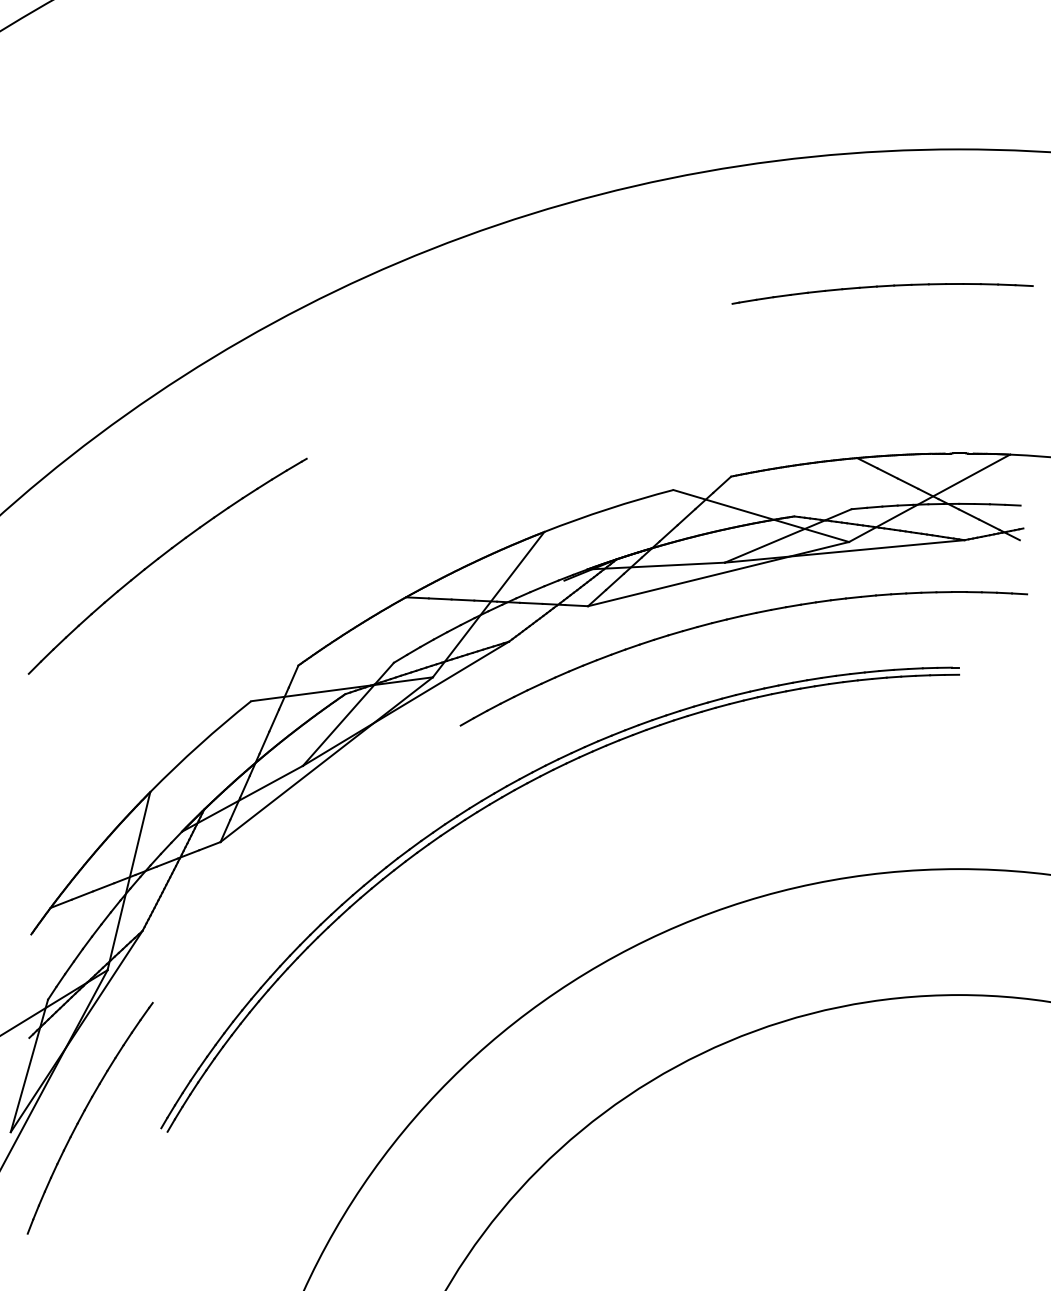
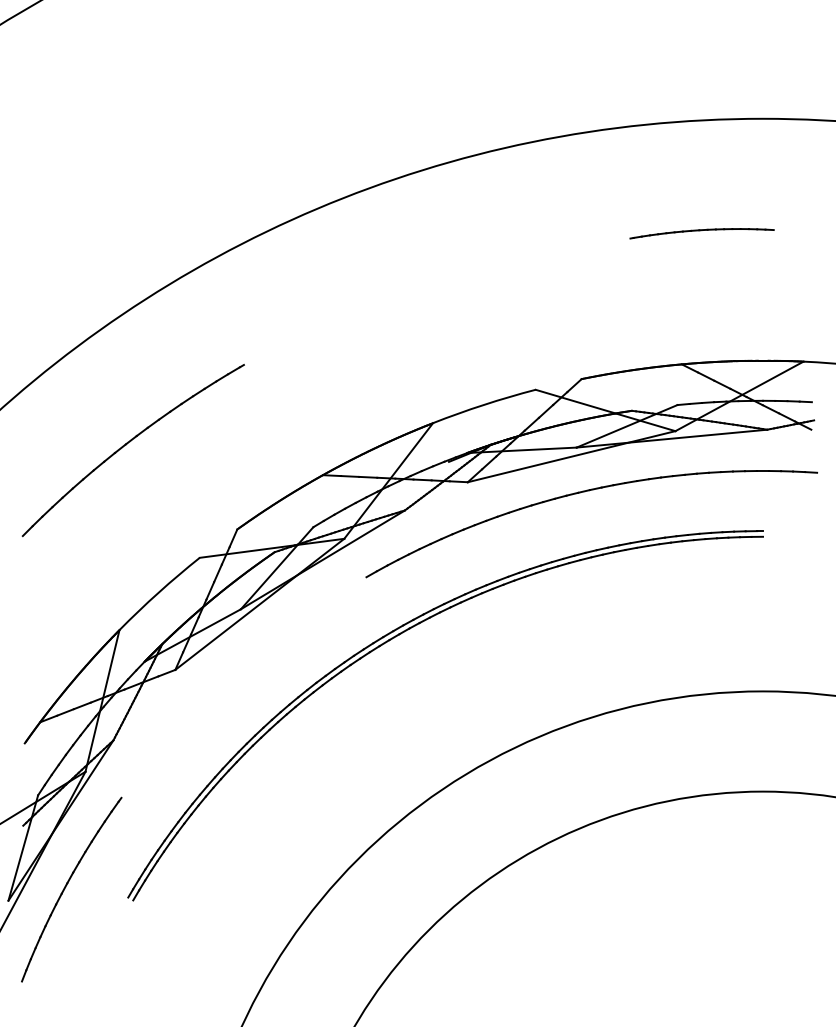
part: (882, 293) -> (702, 233), size x0.6

